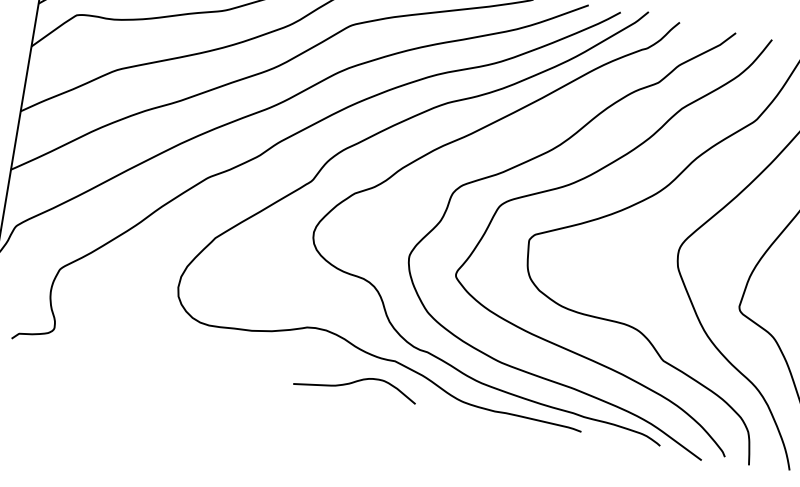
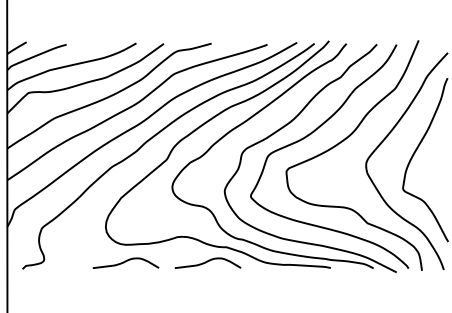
curve: (203, 358) -> (125, 262), added

